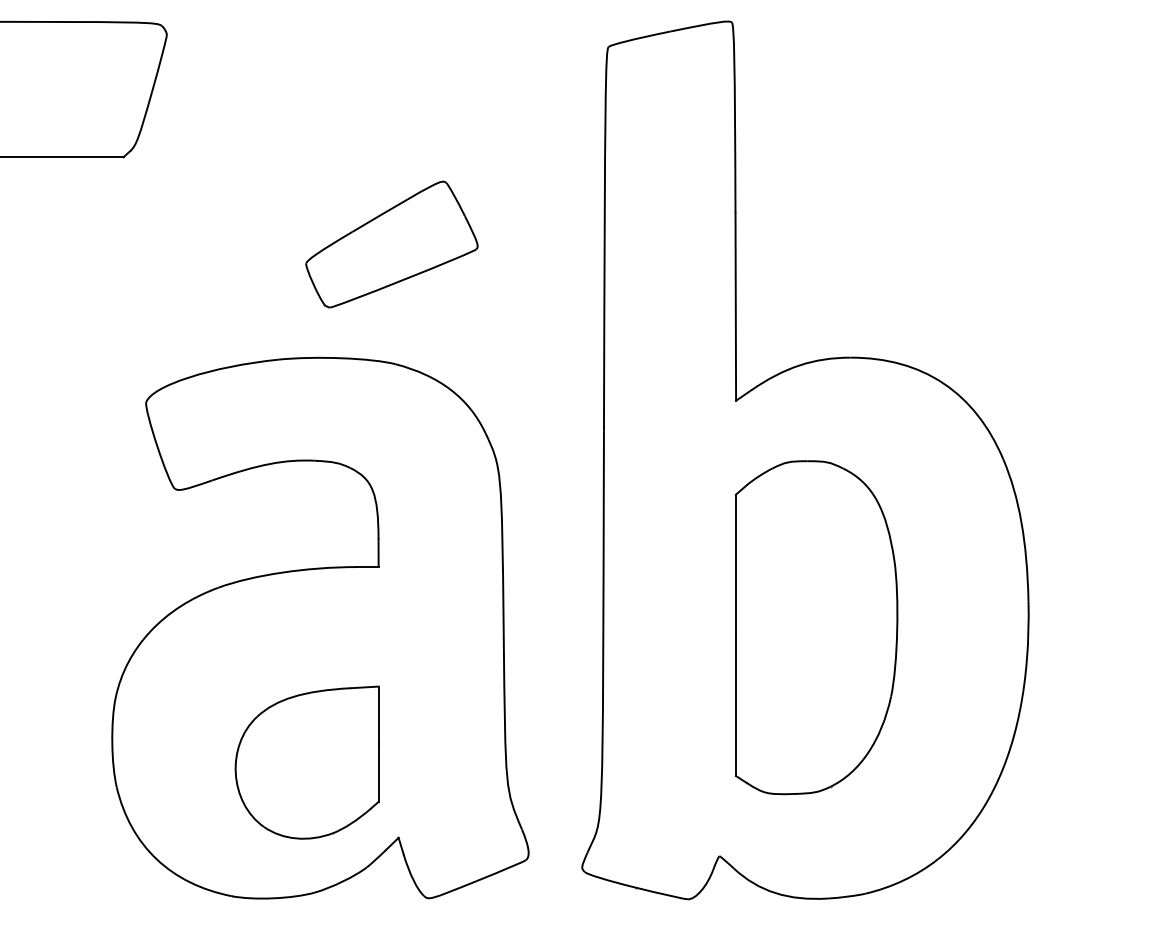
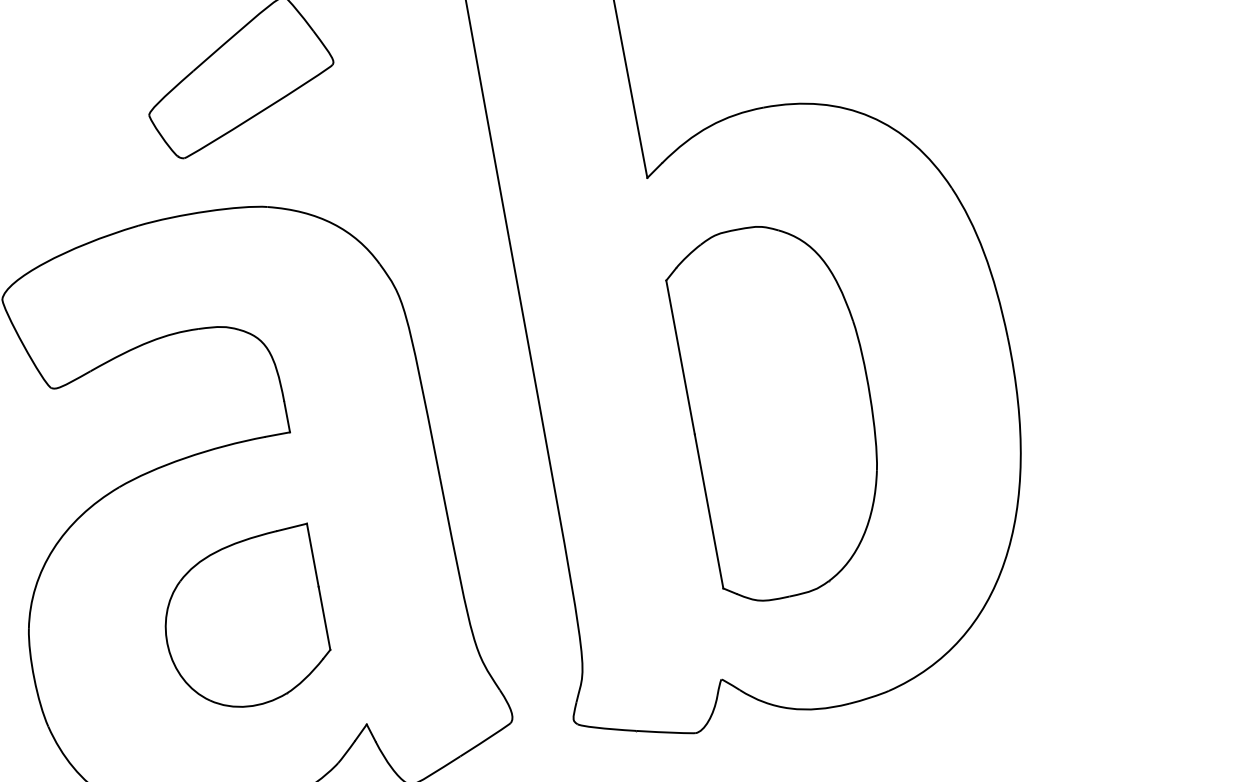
part: (306, 762) -> (243, 621), moved

